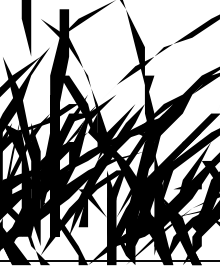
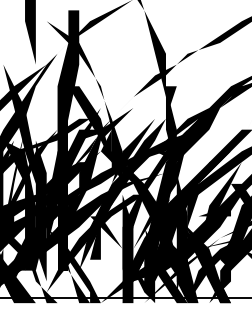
fill: (64, 232) -> (73, 265), added
fill: (144, 232) -> (165, 265), added

